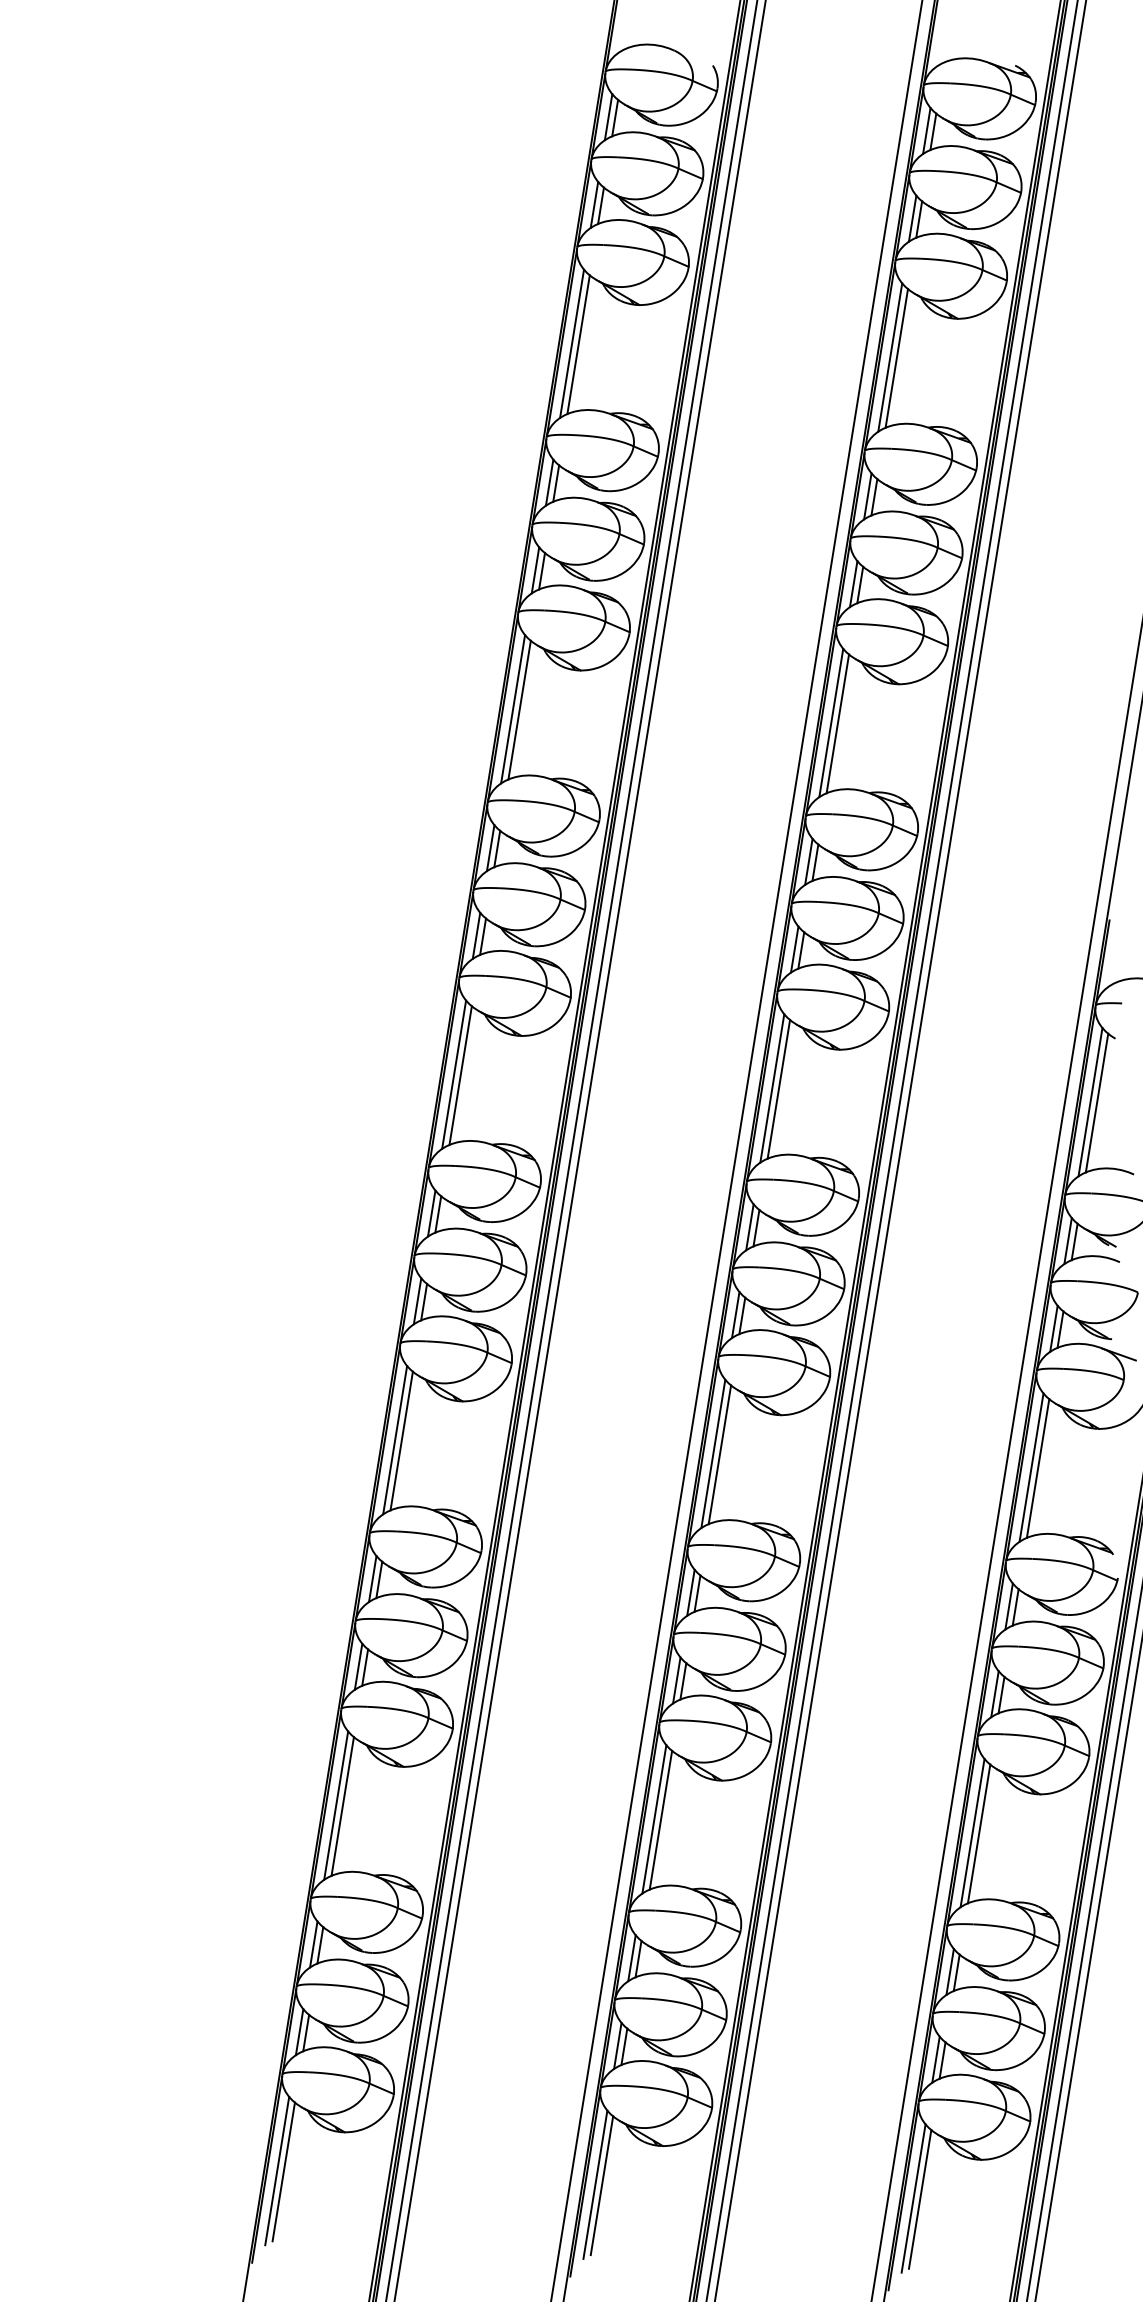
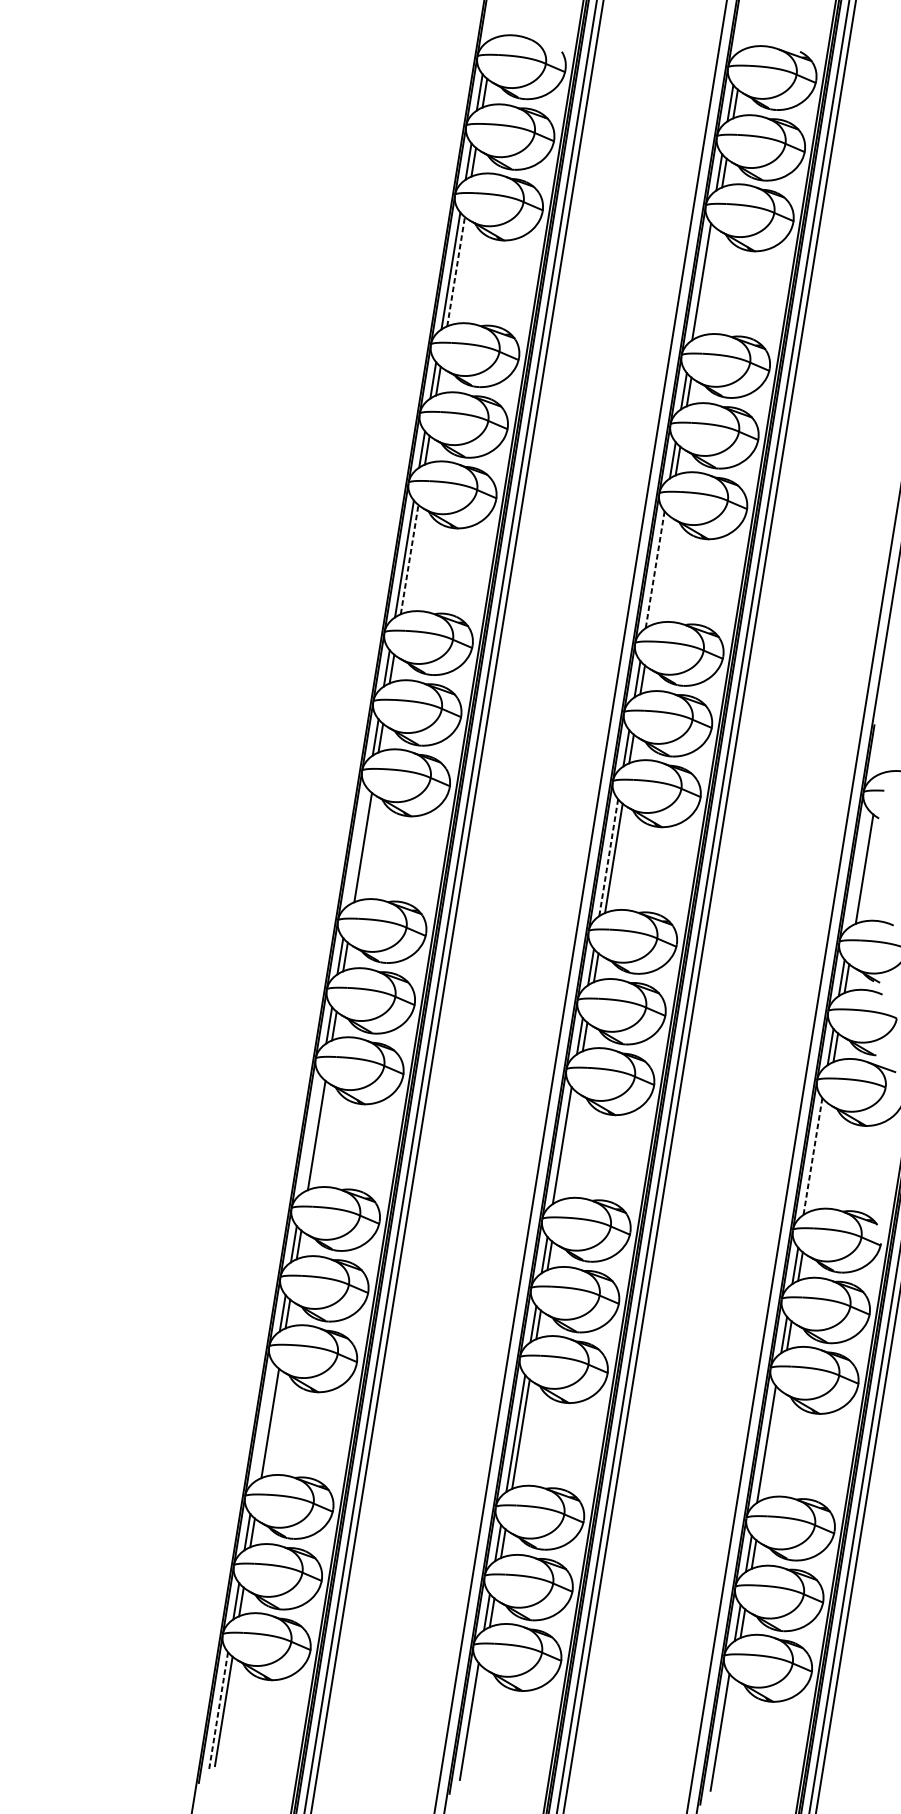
line: (578, 344) -> (456, 271), solid -> dashed
line: (896, 358) -> (706, 282), removed
line: (519, 709) -> (409, 559), solid -> dashed
line: (831, 723) -> (655, 570), solid -> dashed
line: (837, 723) -> (660, 570), removed
line: (454, 1074) -> (358, 846), removed
line: (772, 1088) -> (608, 857), solid -> dashed
line: (1090, 1102) -> (859, 868), removed
line: (395, 1439) -> (311, 1134), removed
line: (719, 1454) -> (567, 1146), removed
line: (1031, 1468) -> (812, 1157), solid -> dashed
line: (1037, 1468) -> (817, 1157), removed
line: (336, 1805) -> (265, 1422), removed
line: (978, 1833) -> (771, 1444), removed
line: (277, 2171) -> (218, 1711), solid -> dashed
line: (601, 2185) -> (474, 1722), removed
line: (919, 2199) -> (724, 1733), removed

